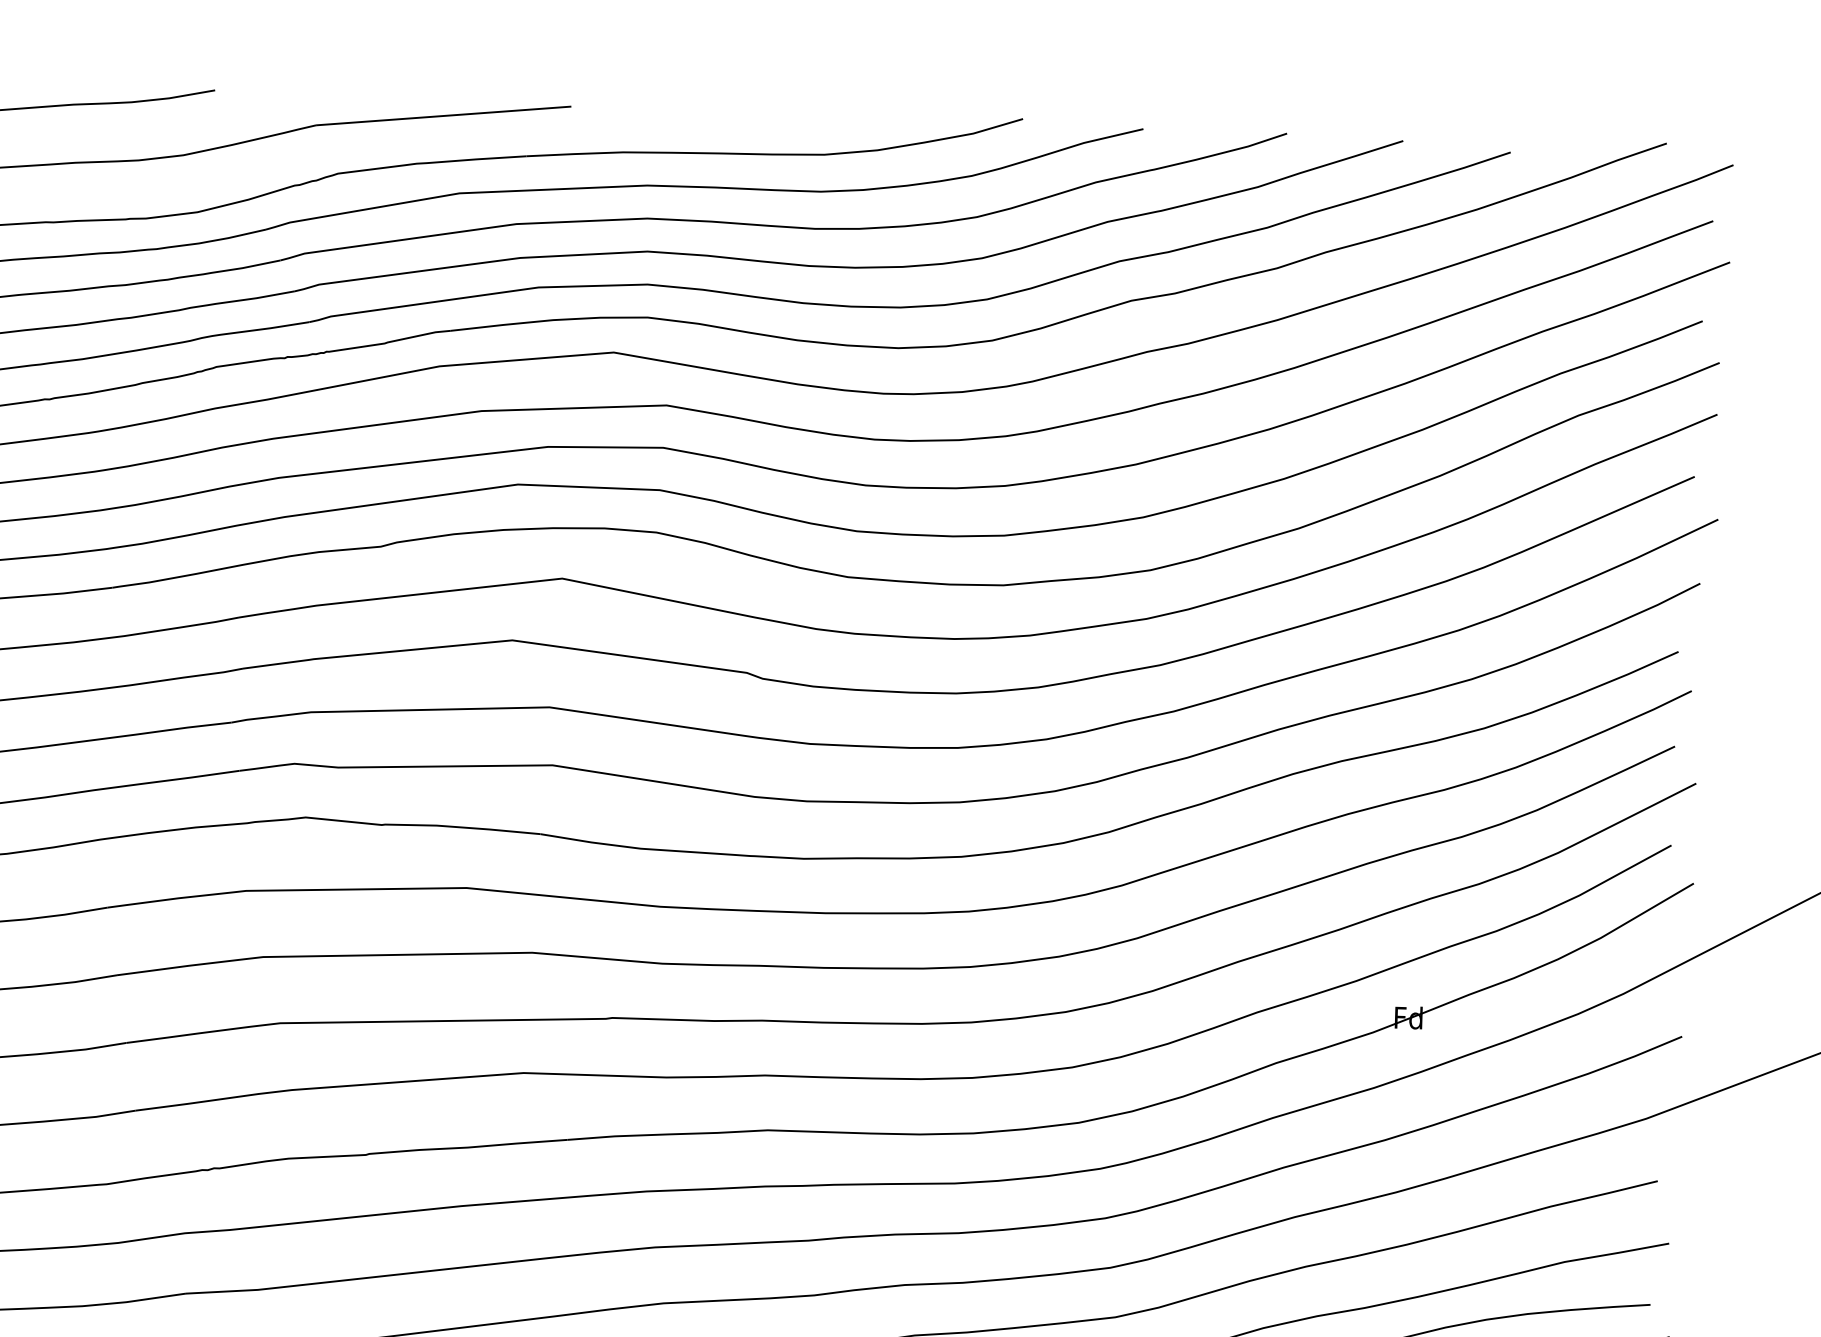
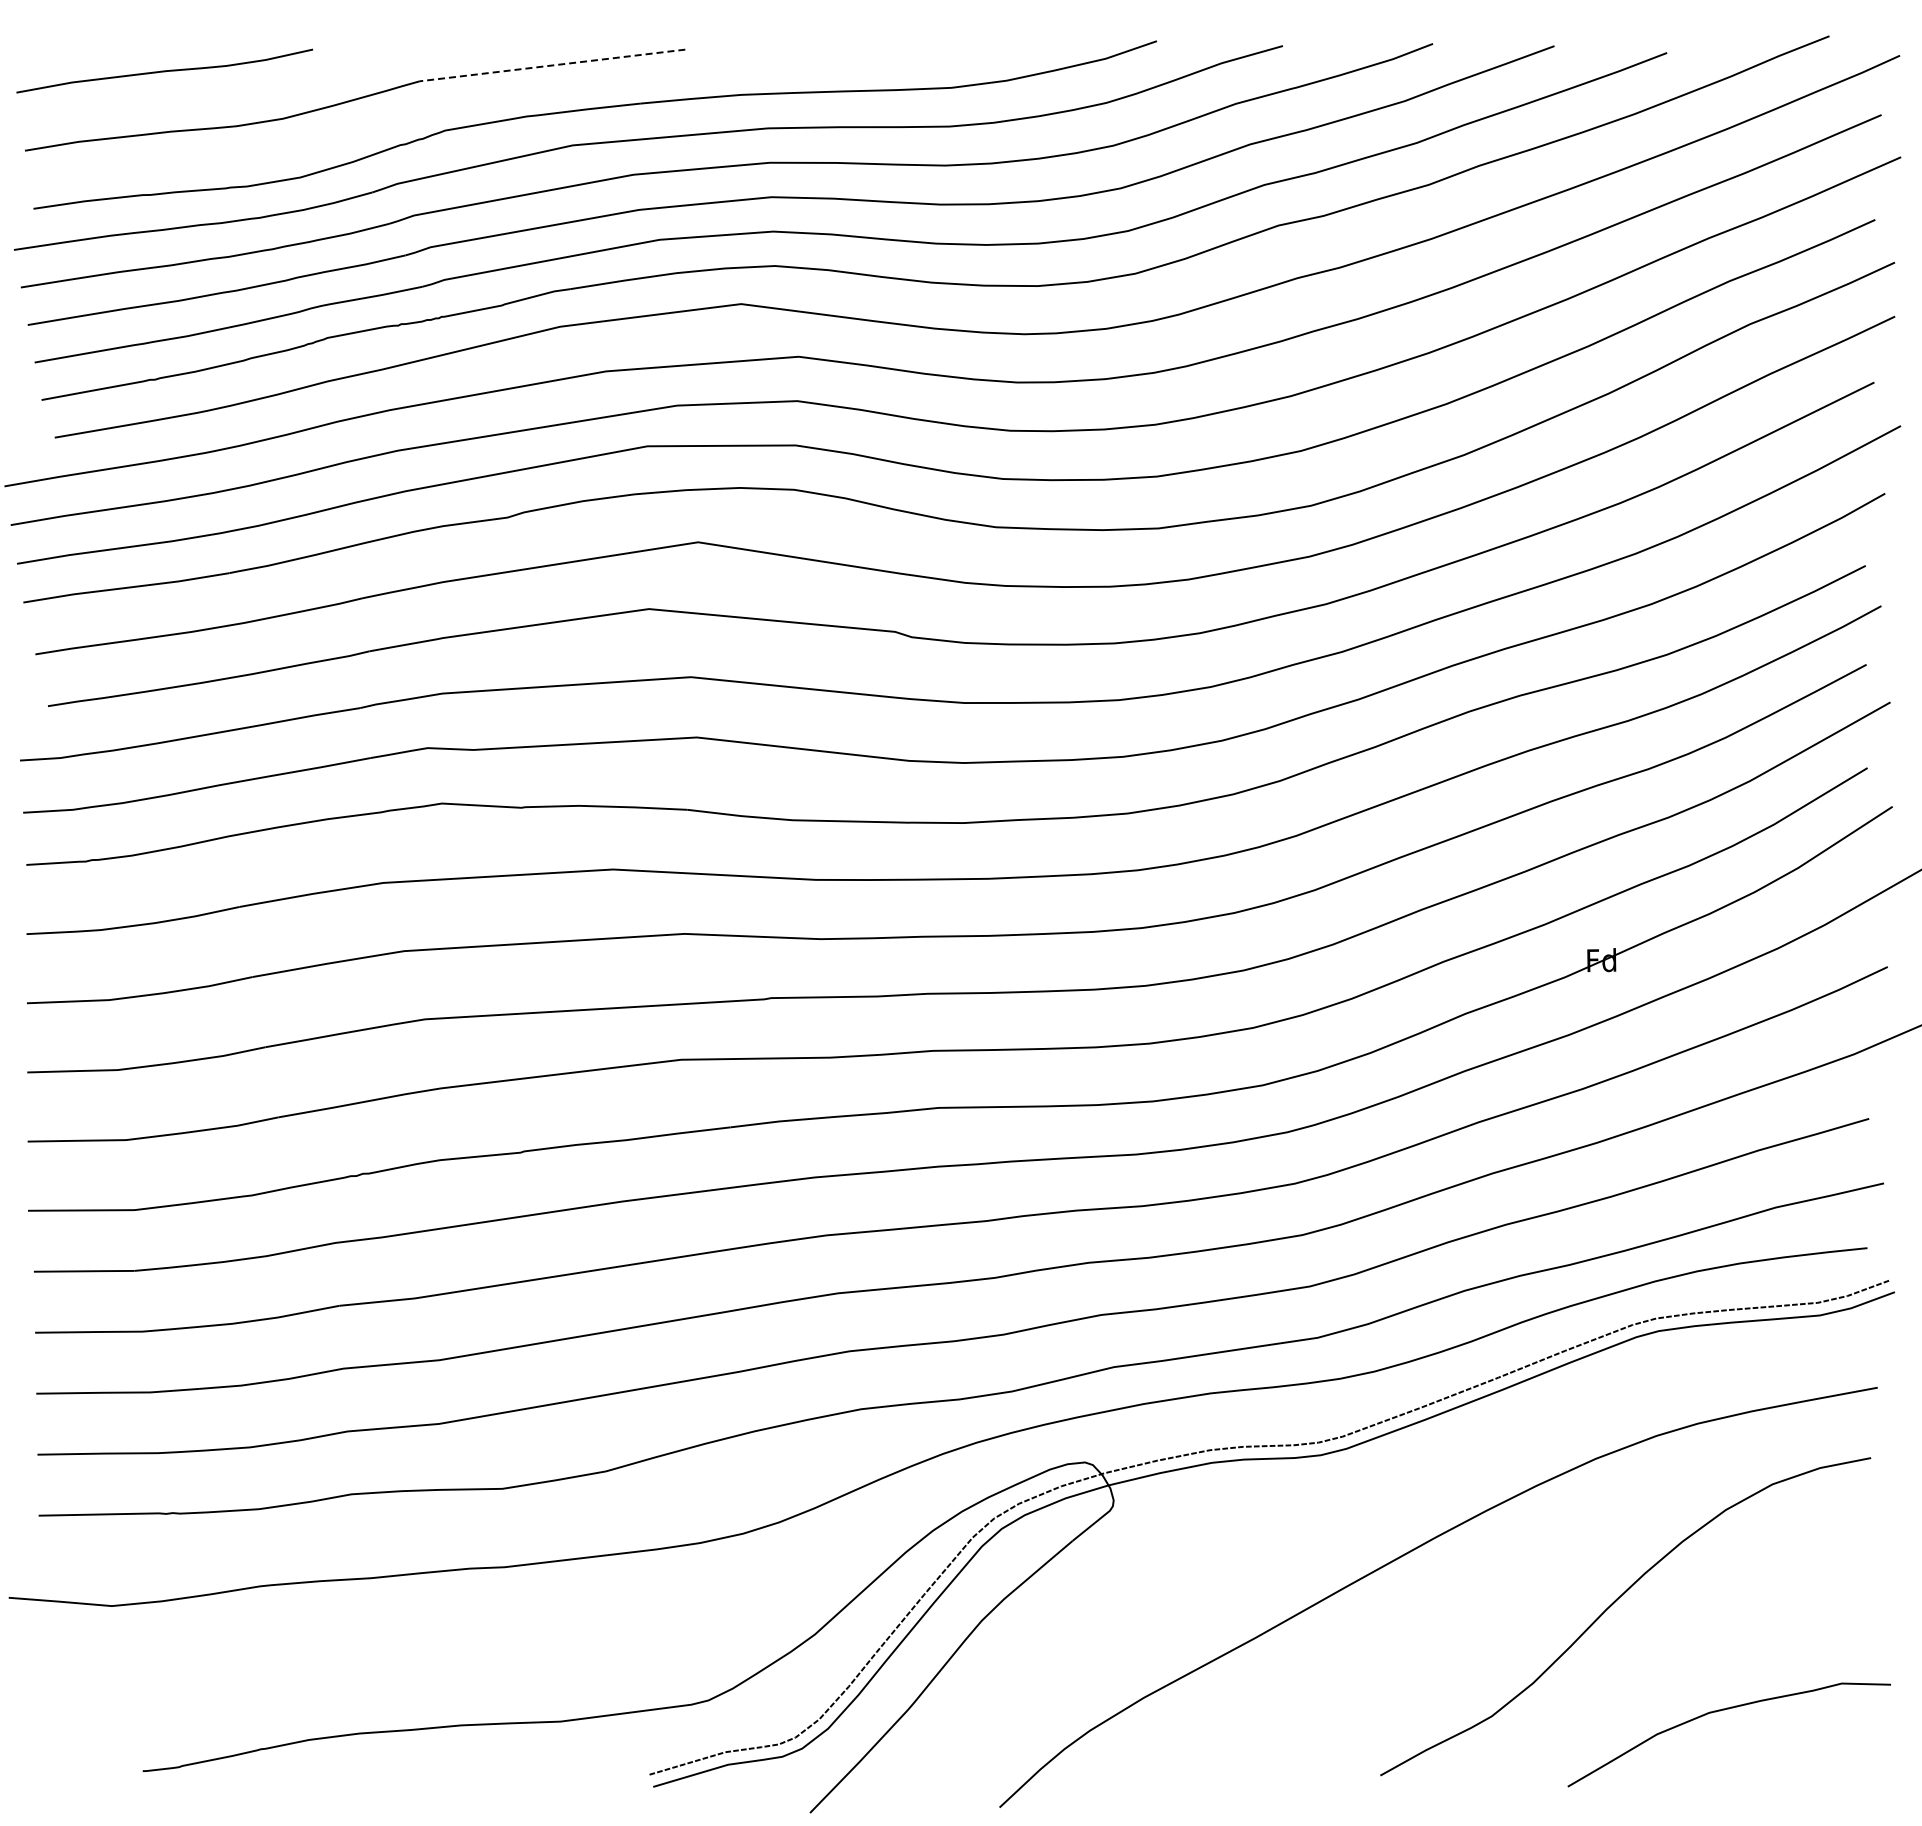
line: (443, 116) -> (552, 65), solid -> dashed

